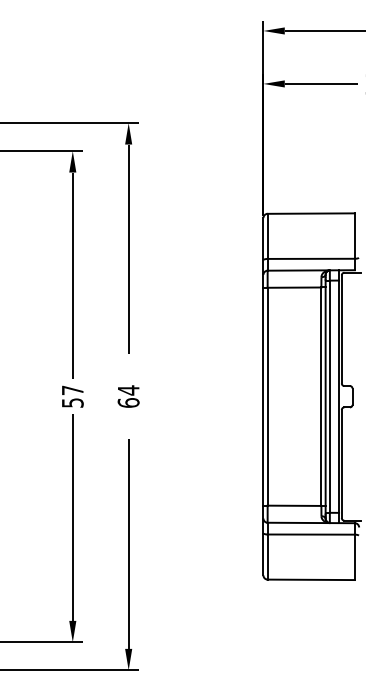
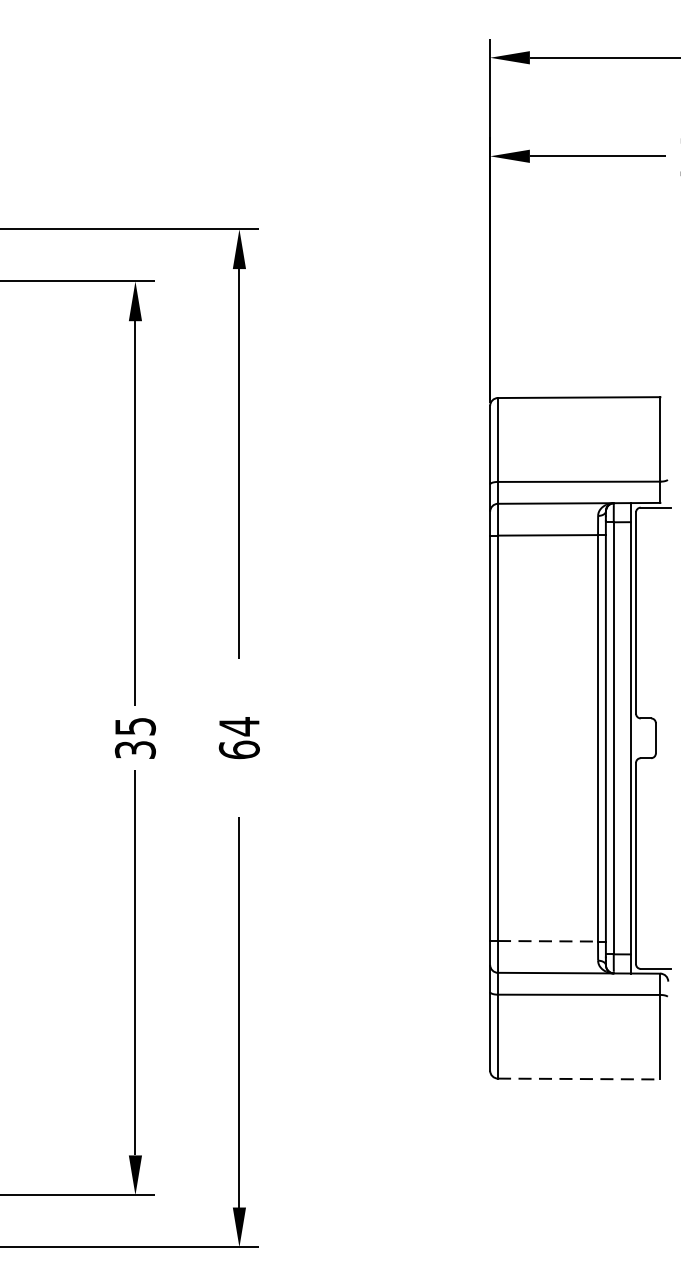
text: (72, 396) -> (134, 737), 57 -> 35
line: (294, 505) -> (547, 940), solid -> dashed
line: (311, 579) -> (579, 1078), solid -> dashed

